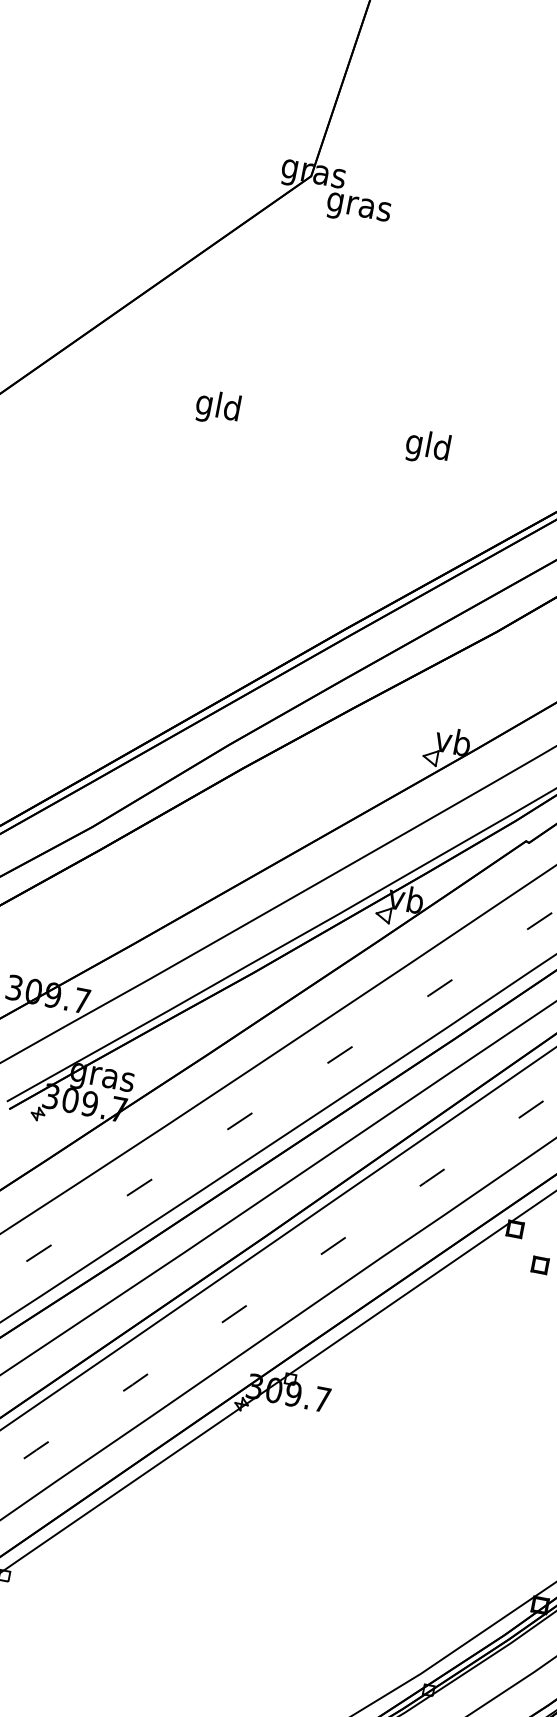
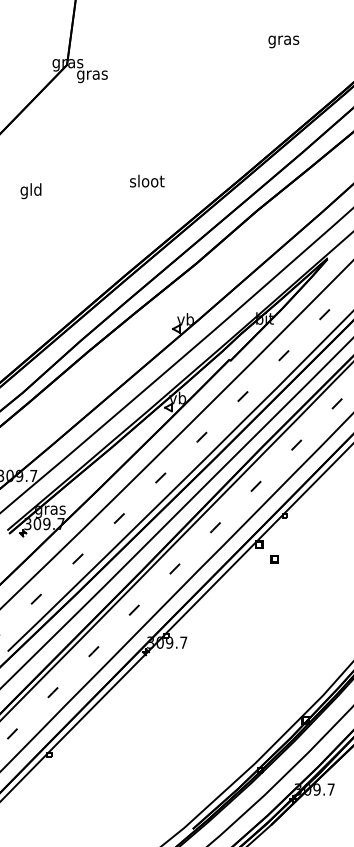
text: (216, 408) -> (30, 191), moved
text: (429, 447) -> (147, 182), gld -> sloot

